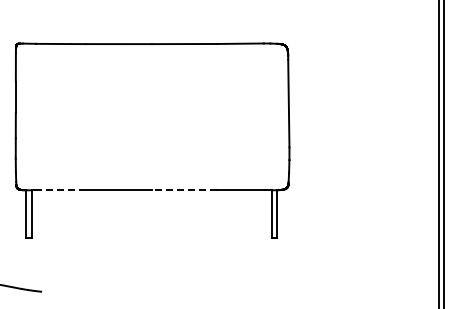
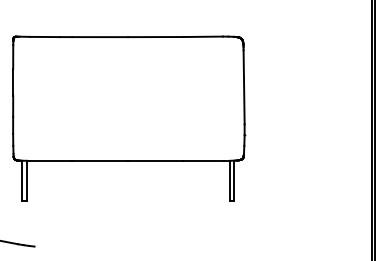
line: (60, 190) -> (50, 160), dashed -> solid
line: (184, 190) -> (155, 160), dashed -> solid

